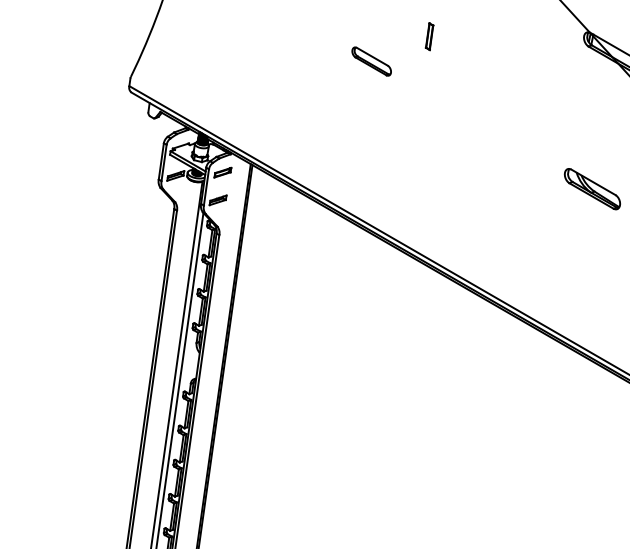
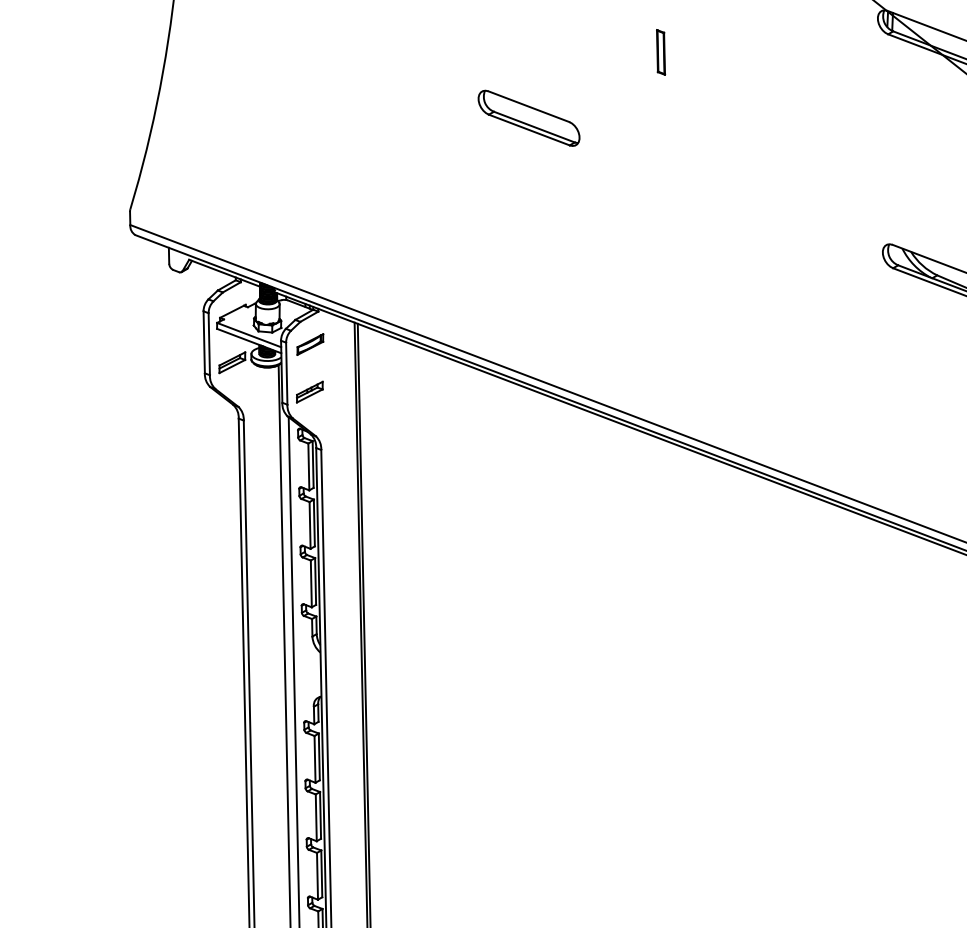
part: (429, 36) -> (660, 52), moved
part: (371, 61) -> (528, 118), size x1.43

